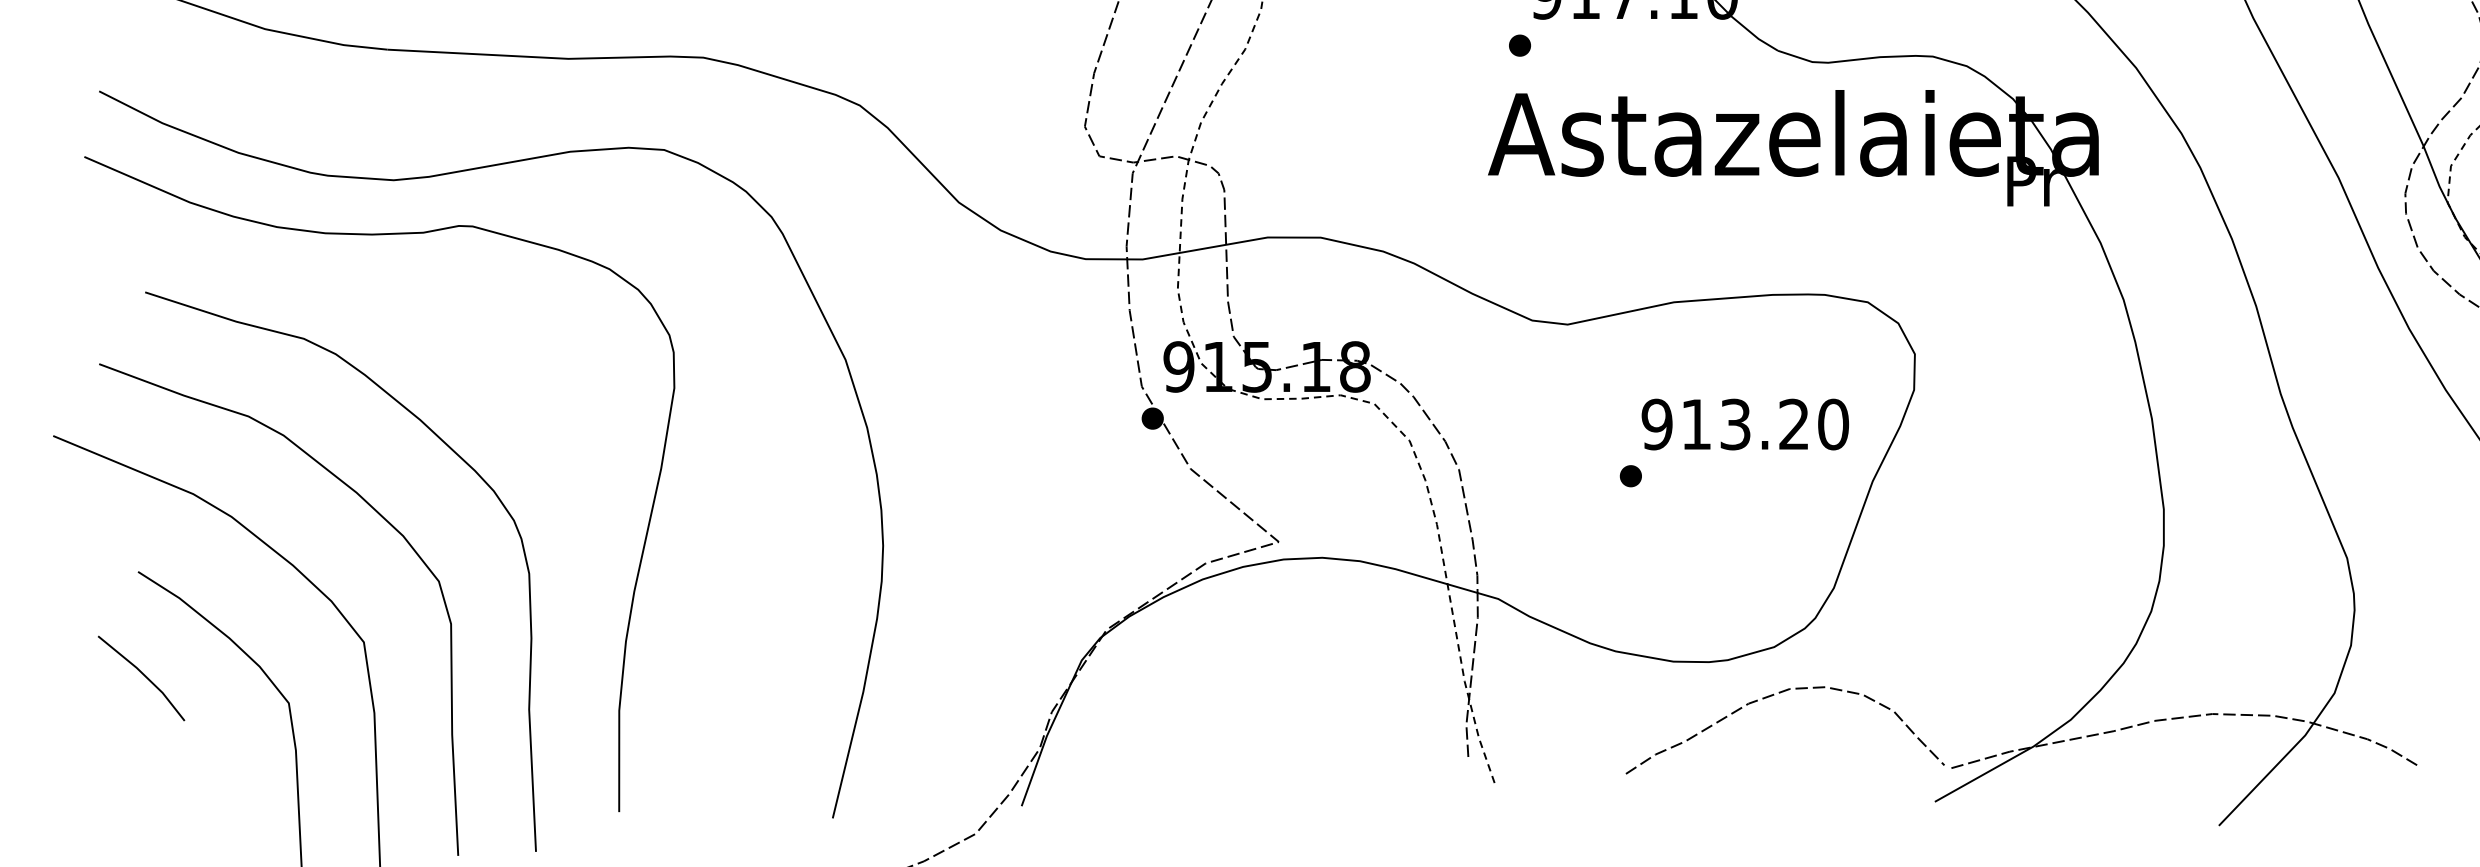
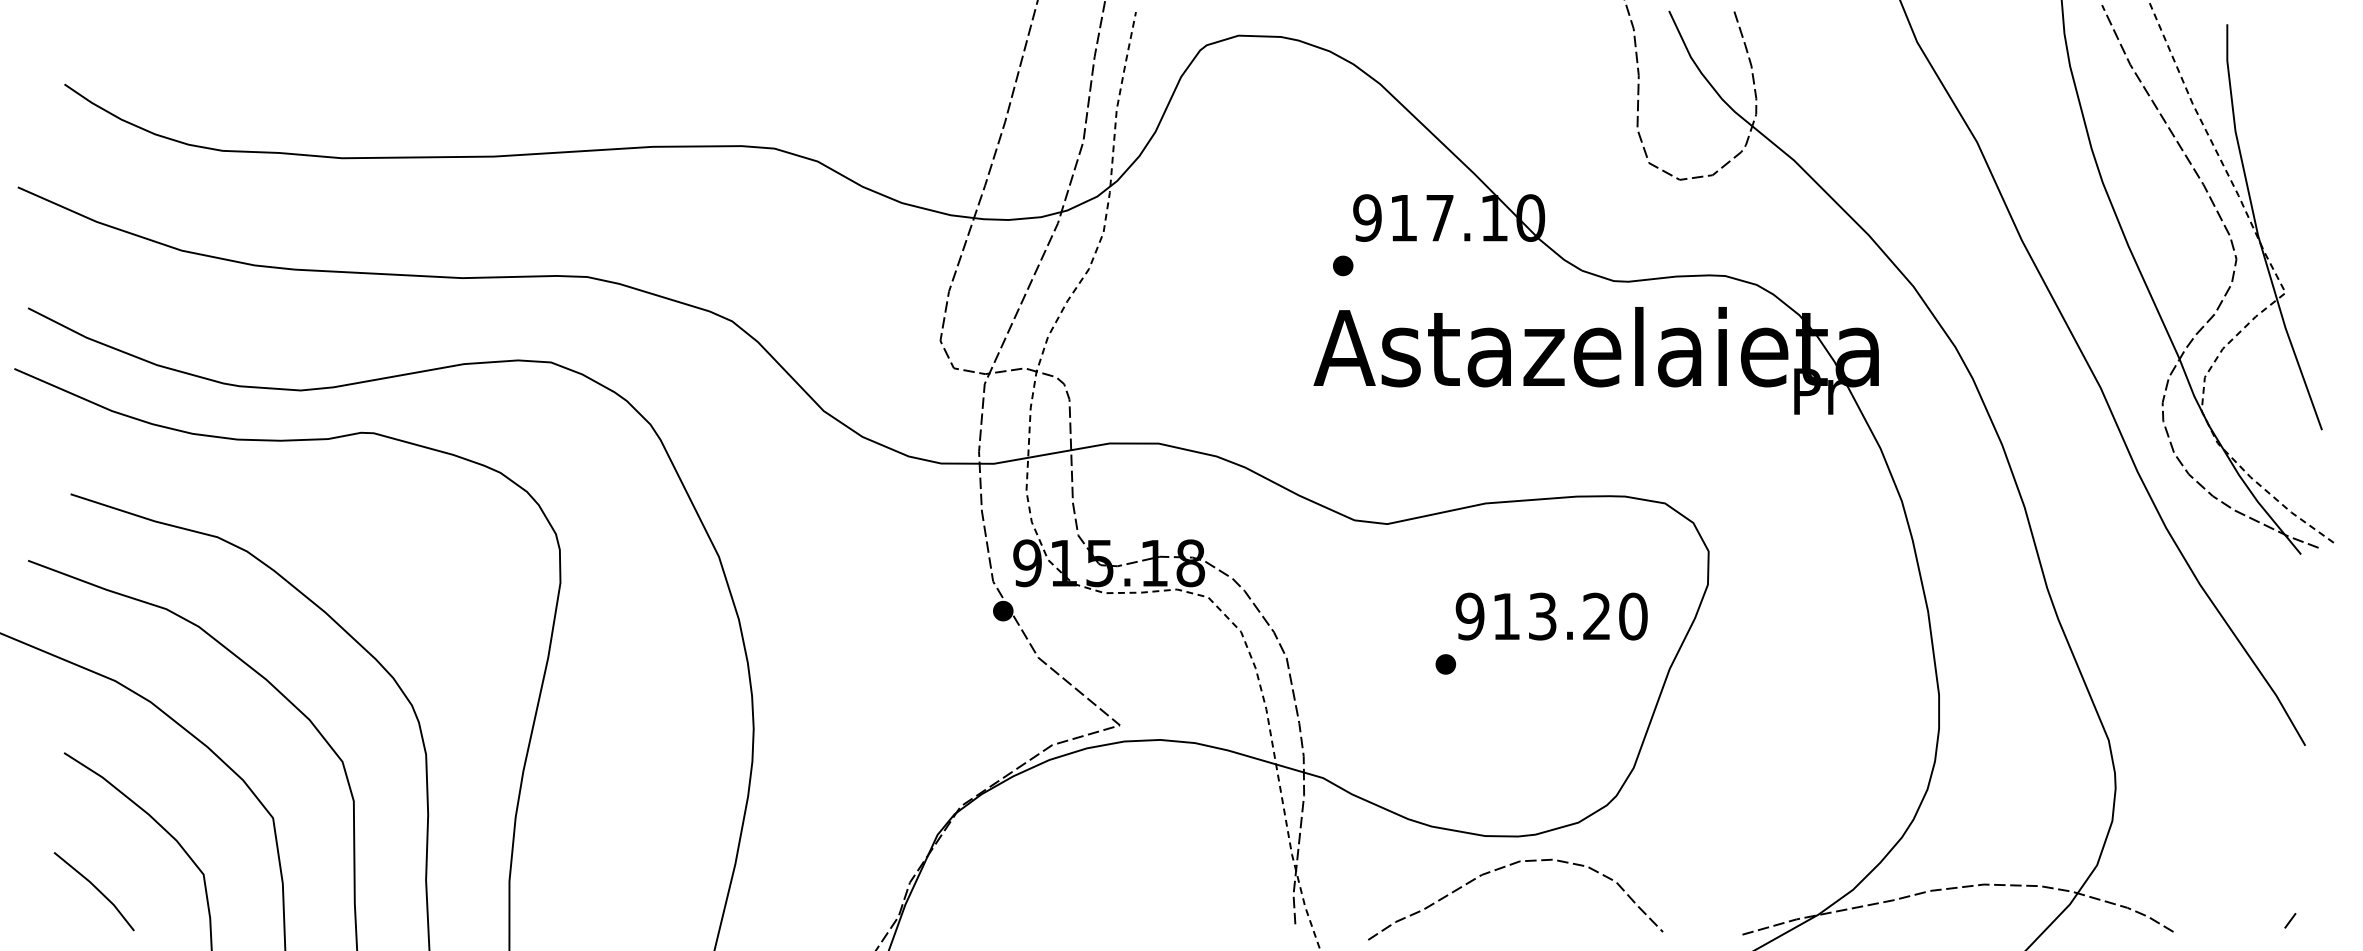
line: (142, 675) -> (95, 888), moved
curve: (1772, 696) -> (1503, 868), moved

